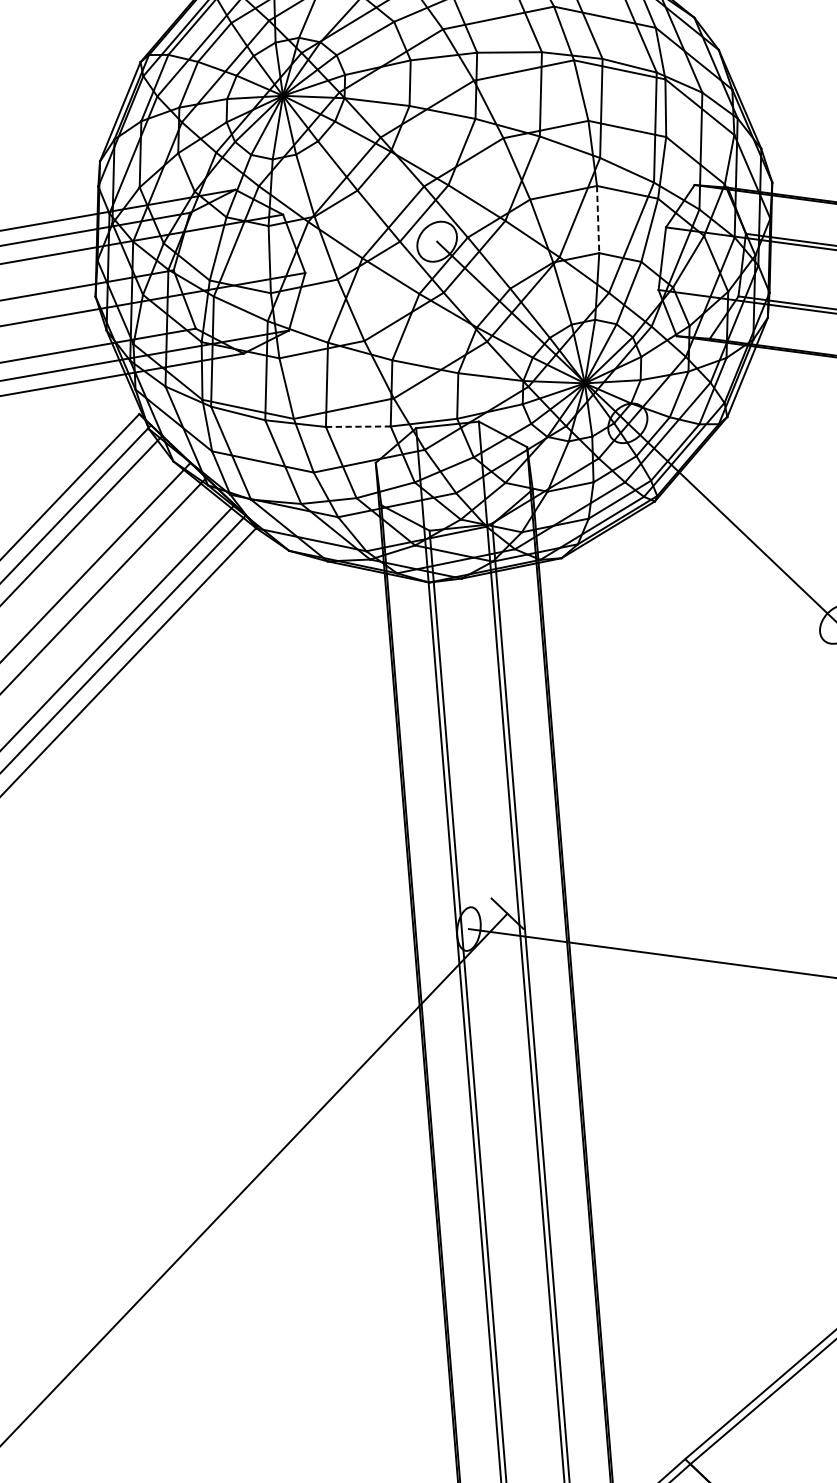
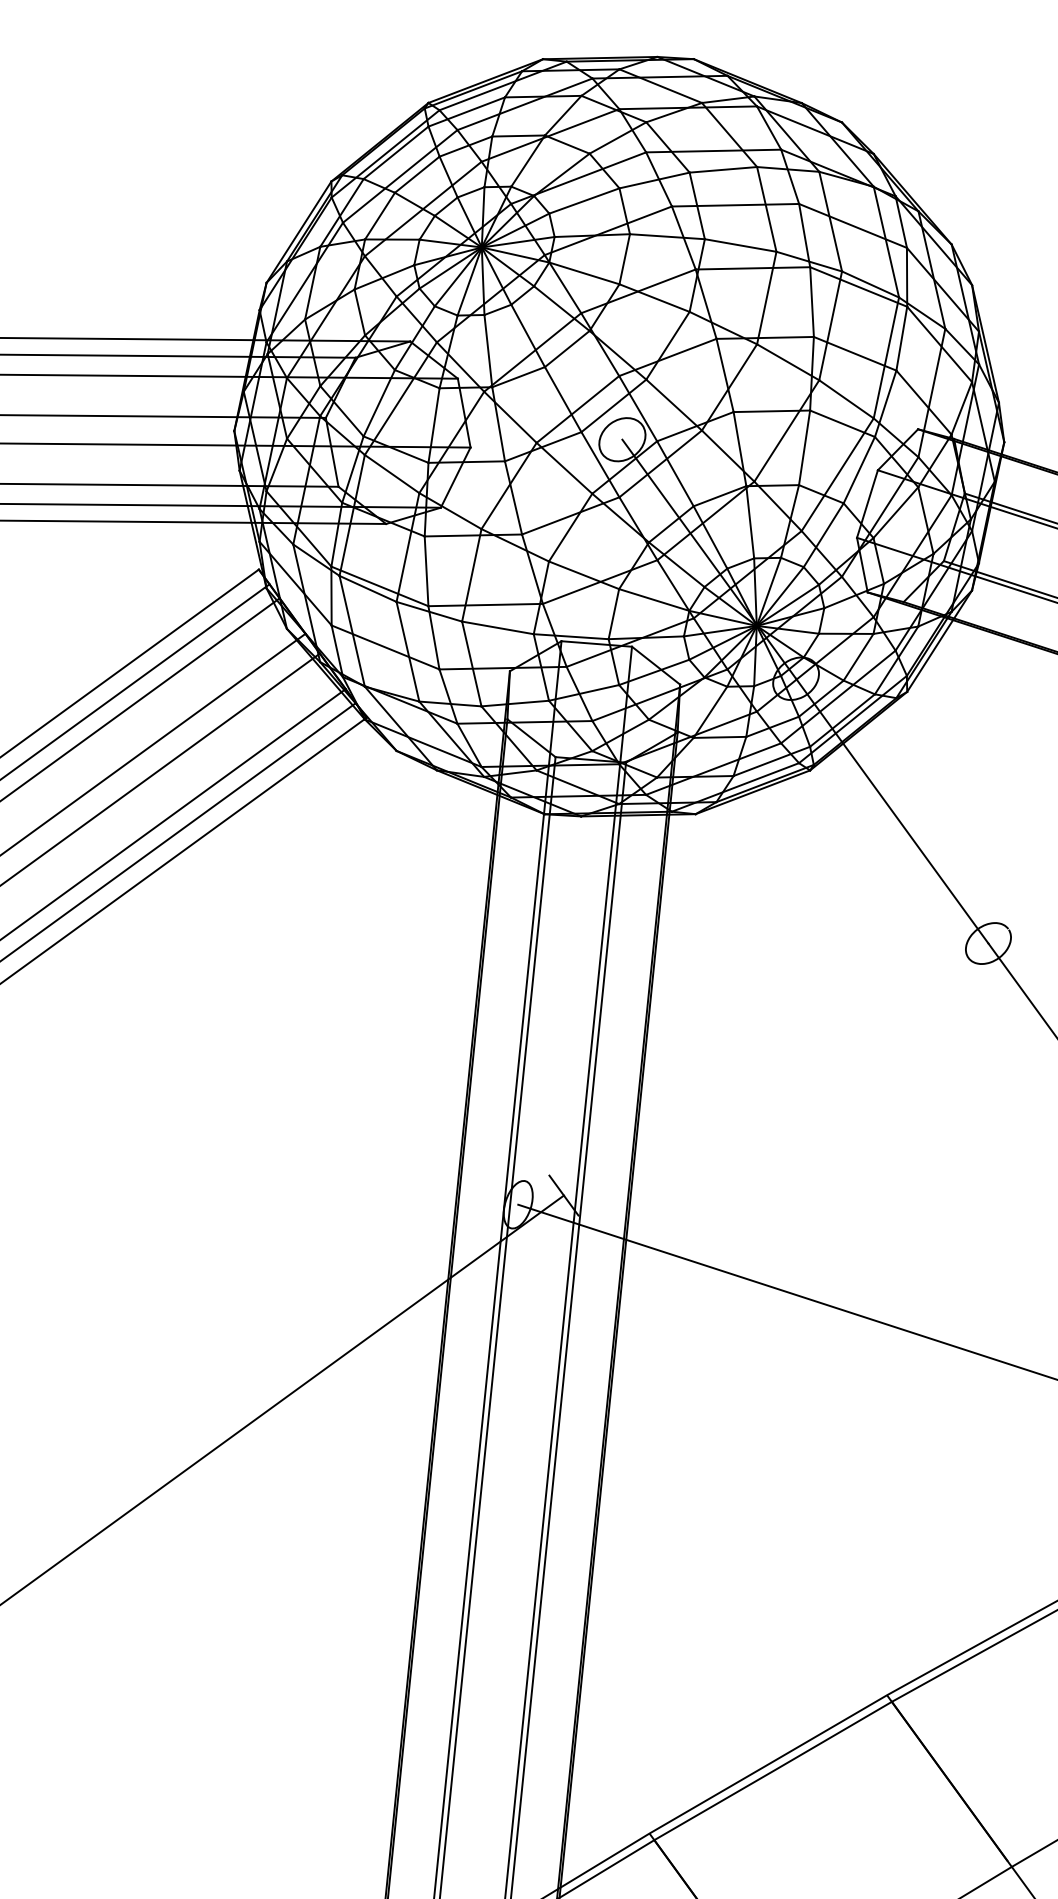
line: (598, 219) -> (804, 447), dashed -> solid
line: (358, 427) -> (498, 628), dashed -> solid

